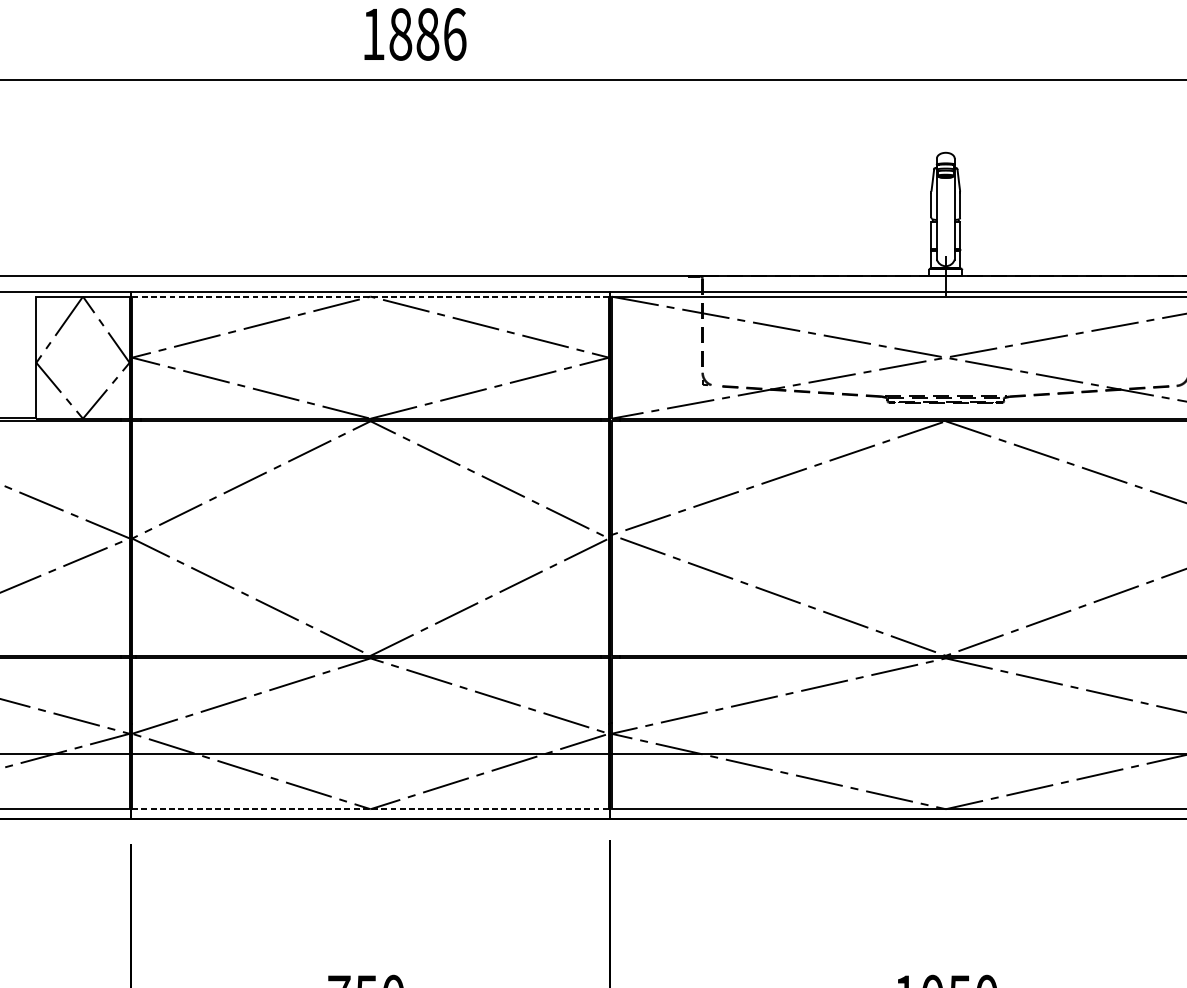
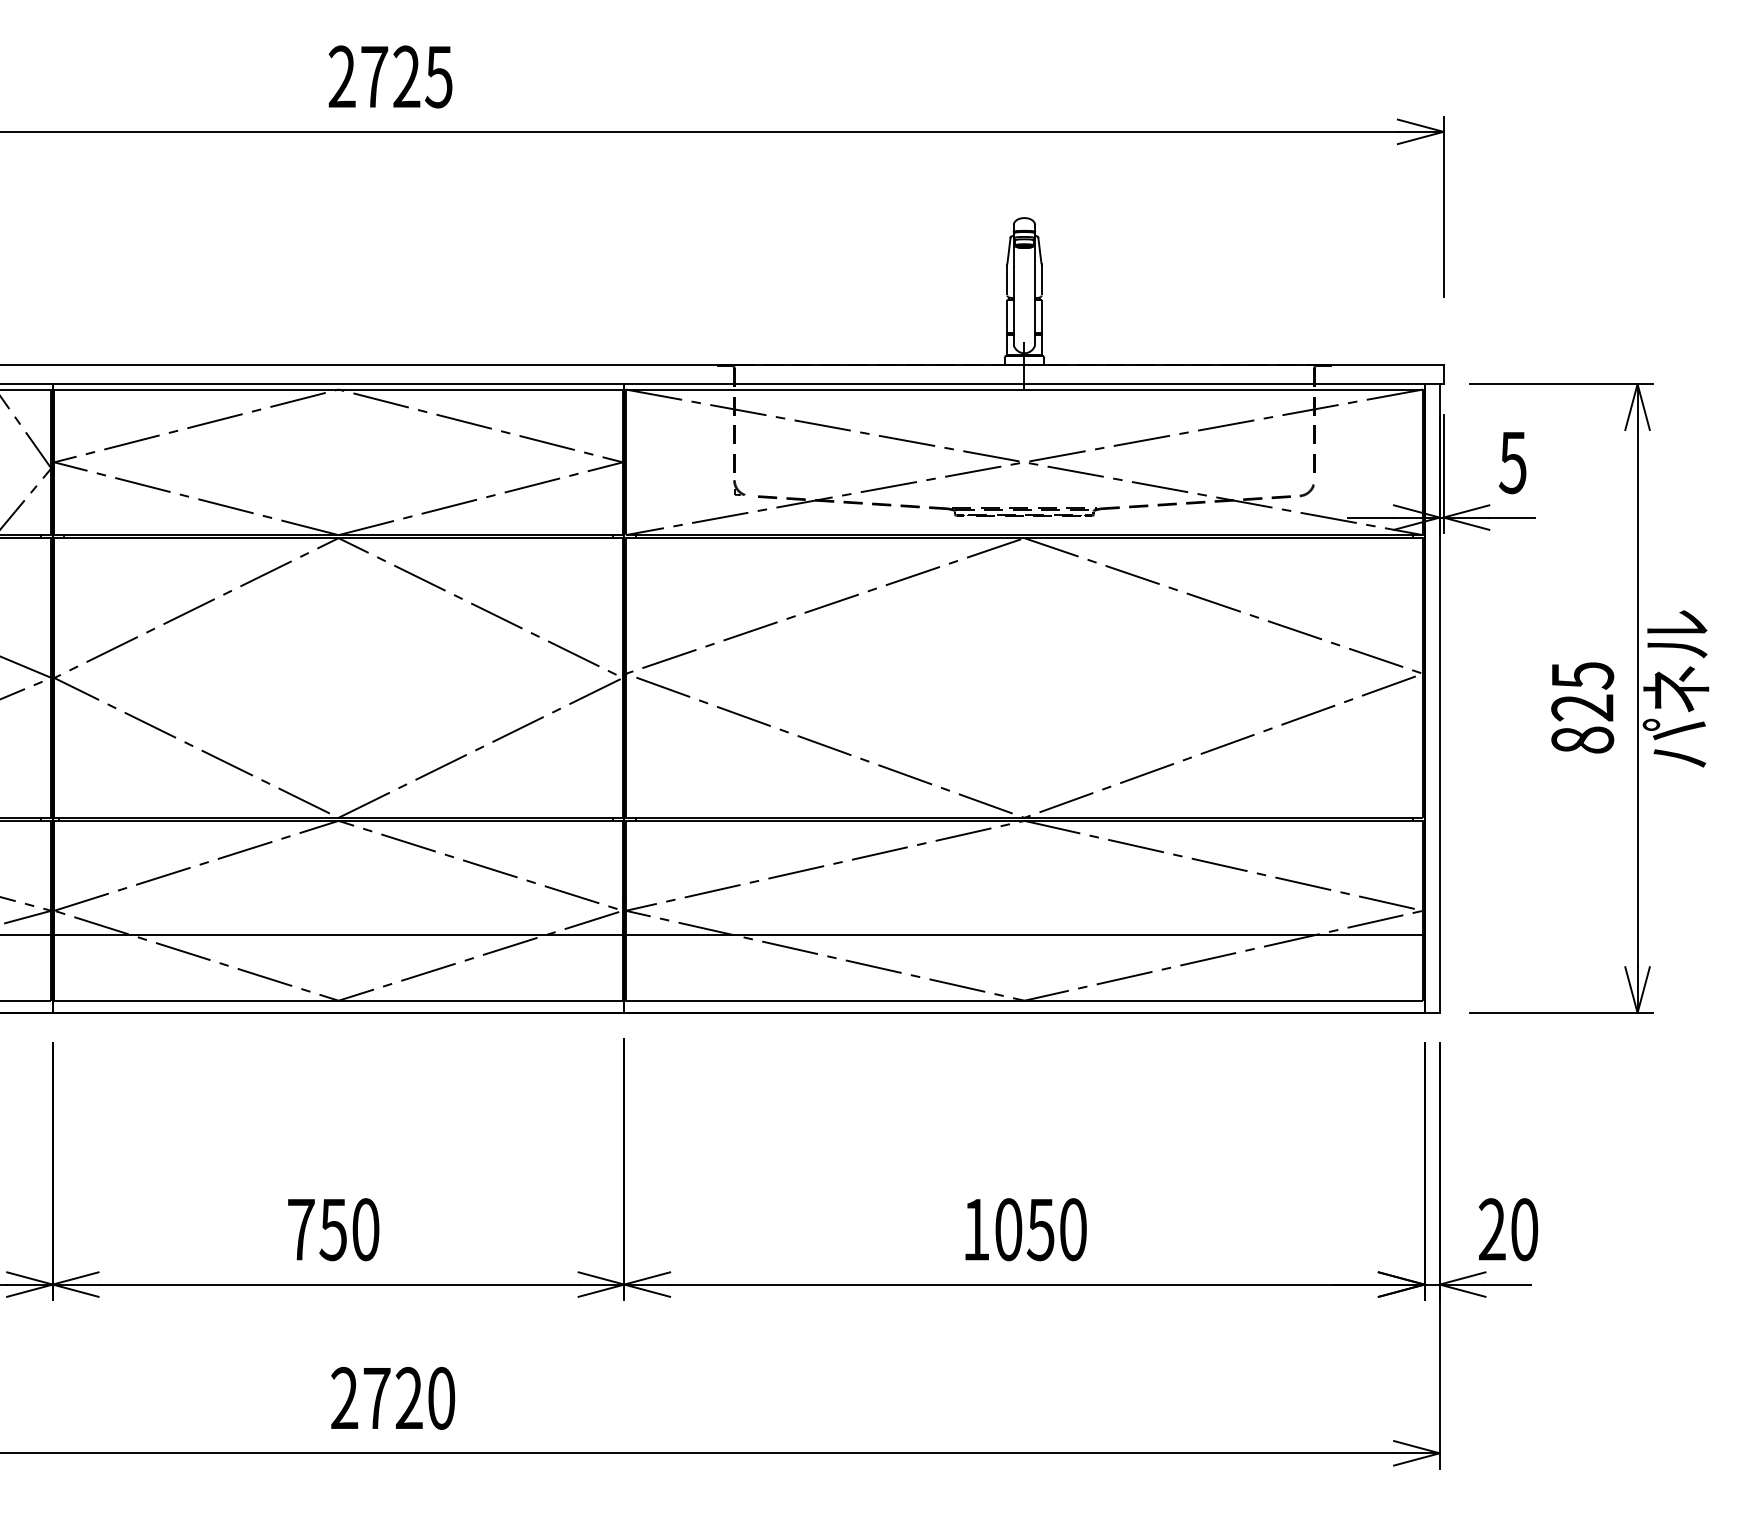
text: (414, 34) -> (390, 76), 1886 -> 2725
line: (370, 296) -> (338, 389), dashed -> solid
line: (371, 809) -> (339, 1000), dashed -> solid

